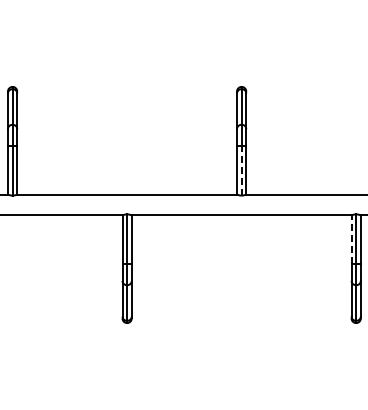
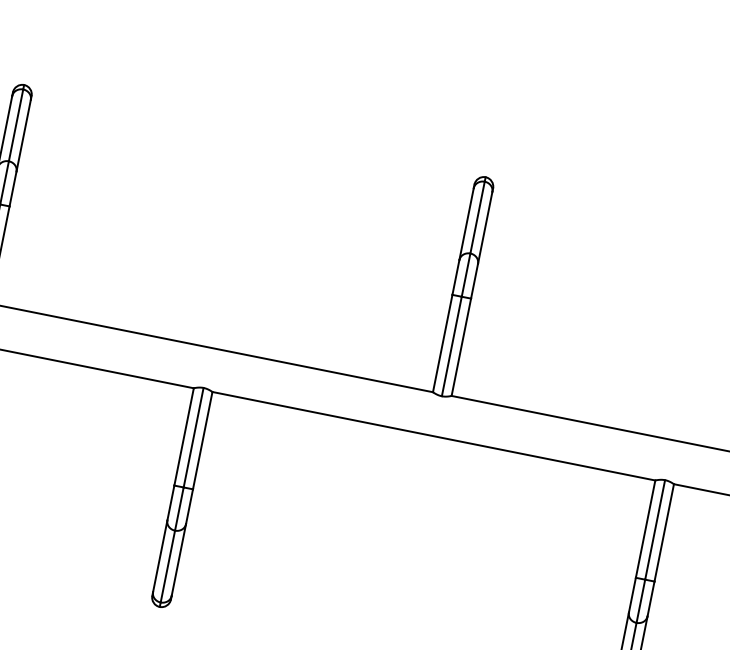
line: (241, 170) -> (451, 345), dashed -> solid
line: (351, 239) -> (645, 528), dashed -> solid

